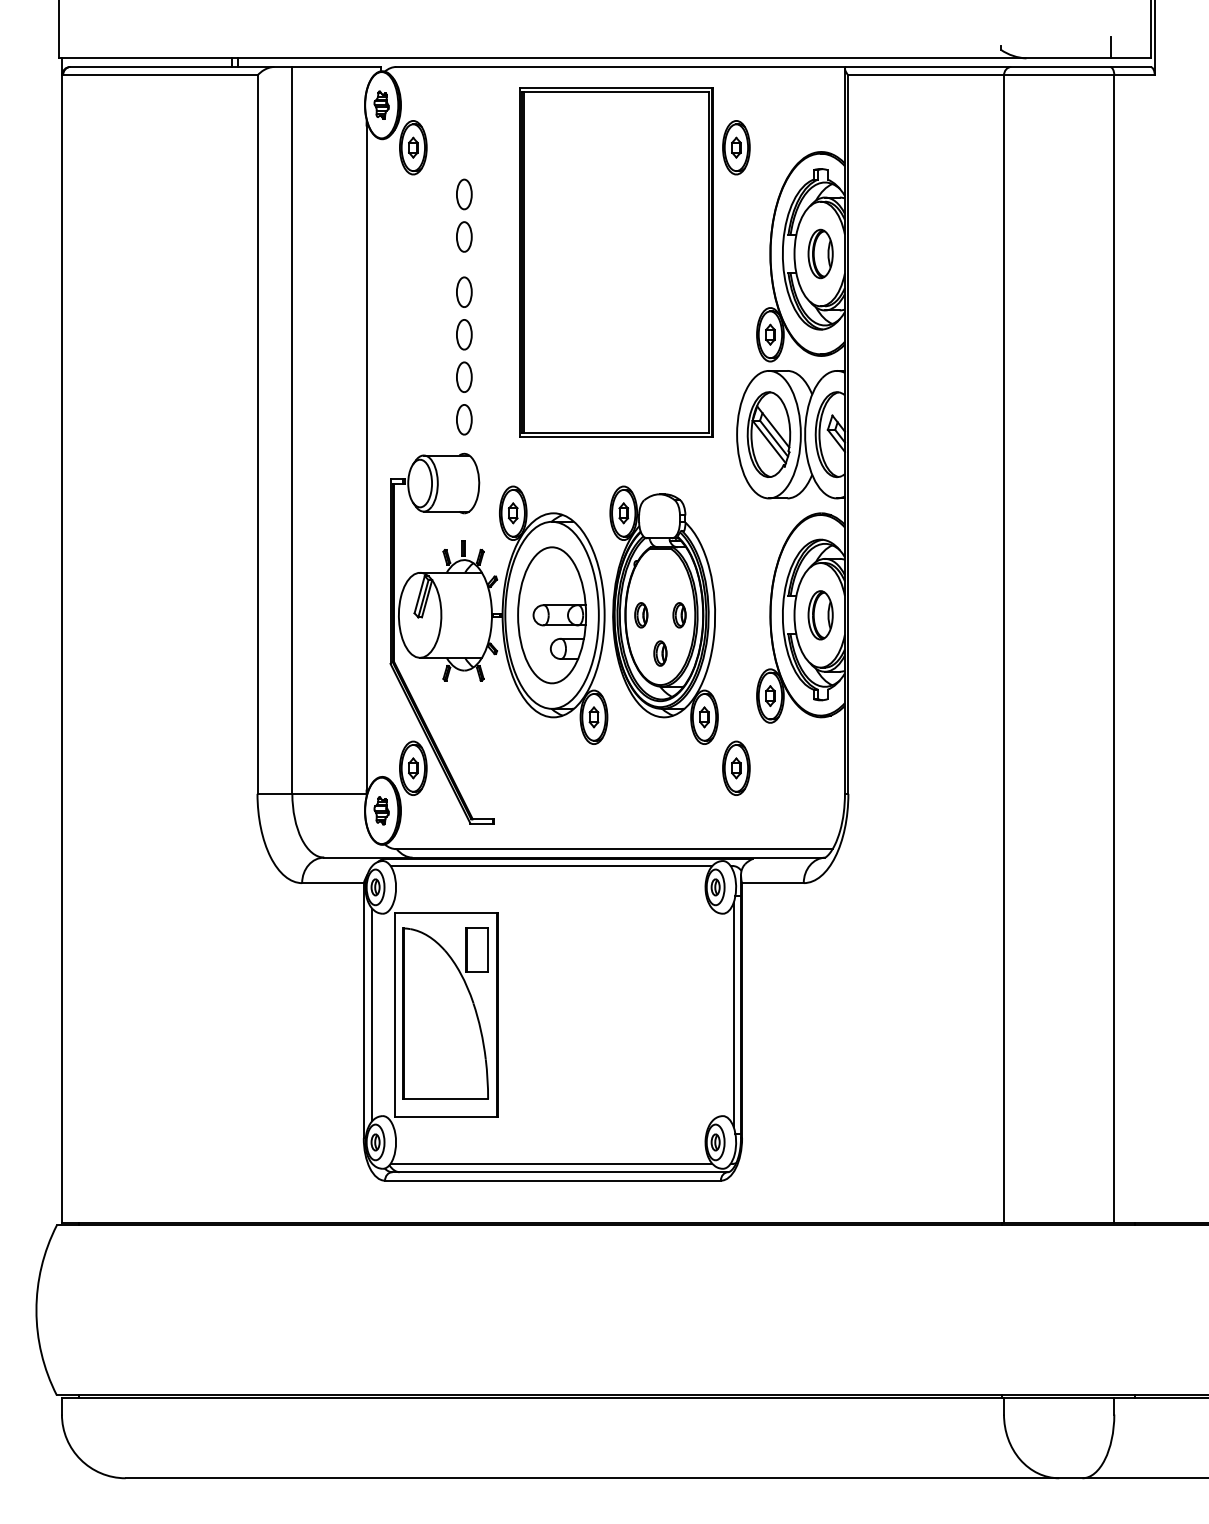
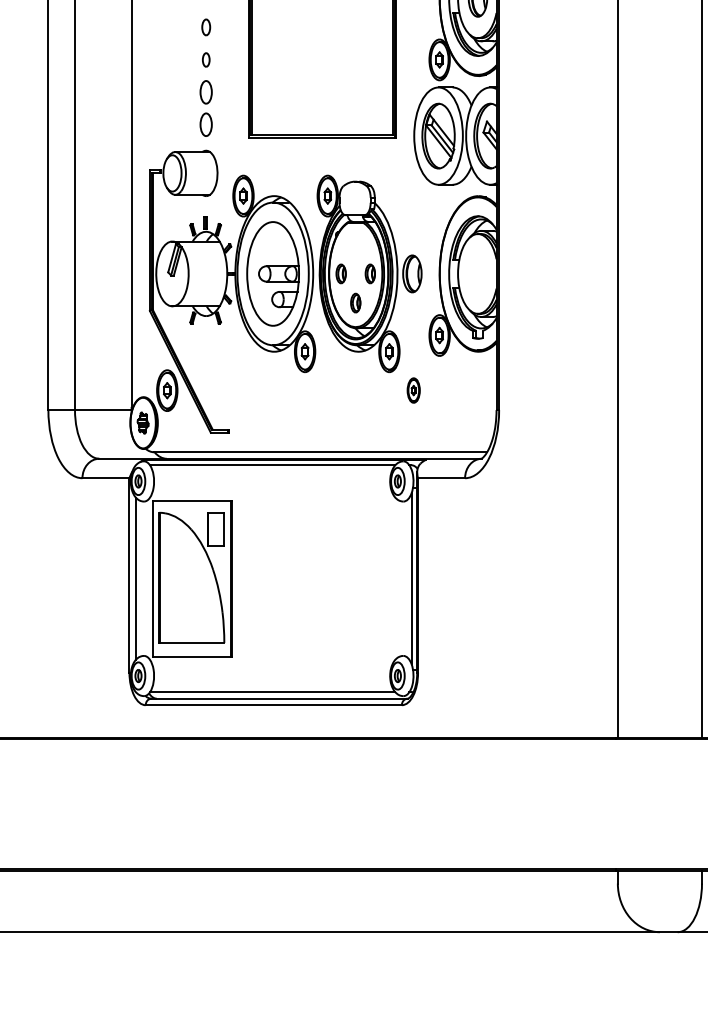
part: (464, 291) -> (206, 26), size x0.7
part: (464, 334) -> (206, 59), size x0.6
part: (820, 615) -> (412, 274), moved
part: (736, 767) -> (413, 390), size x0.6

